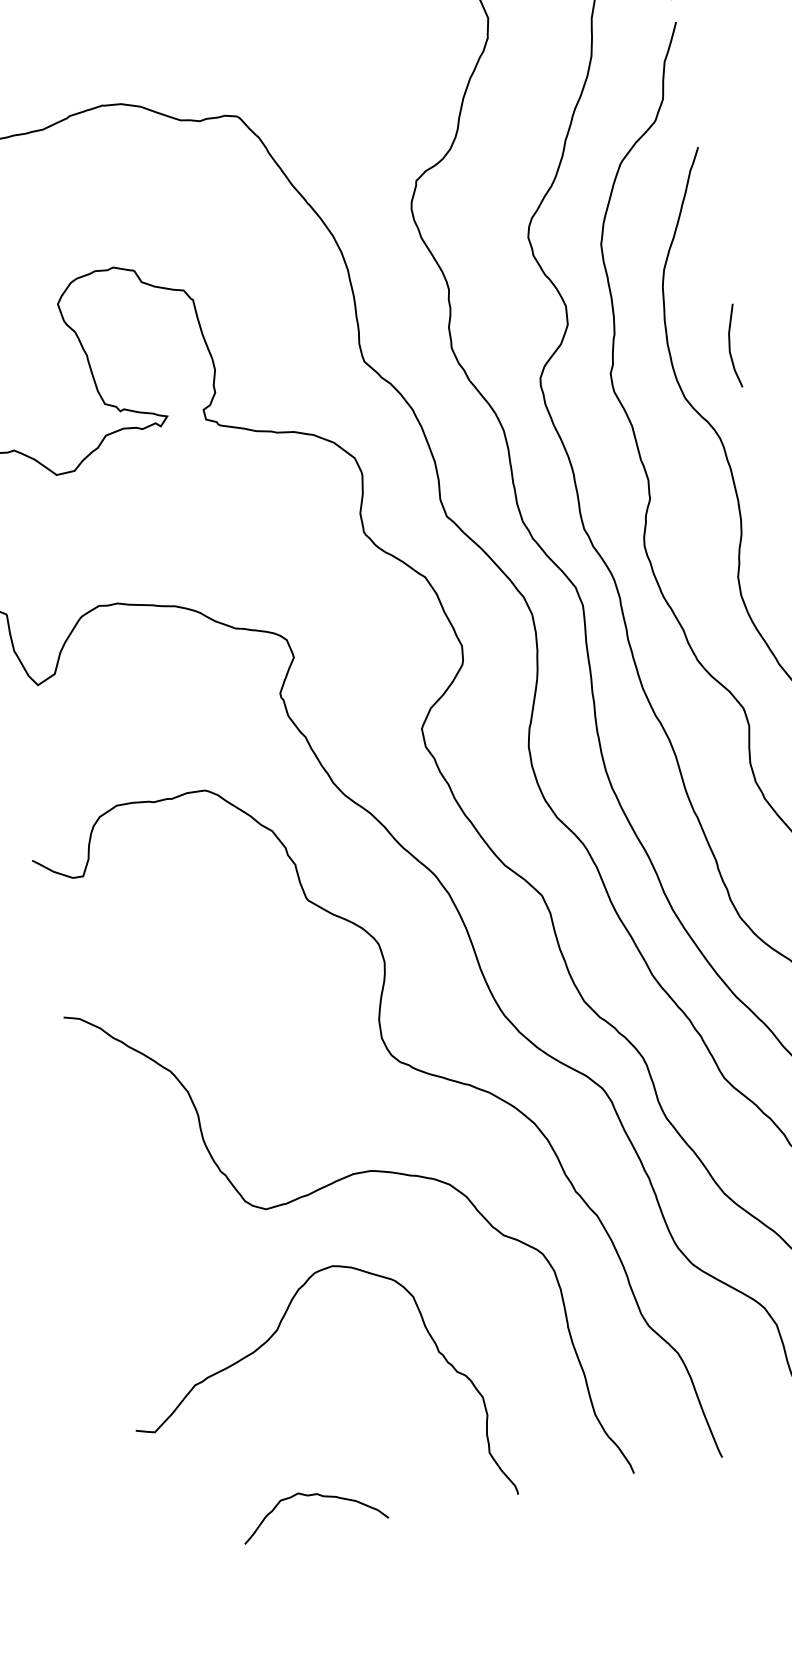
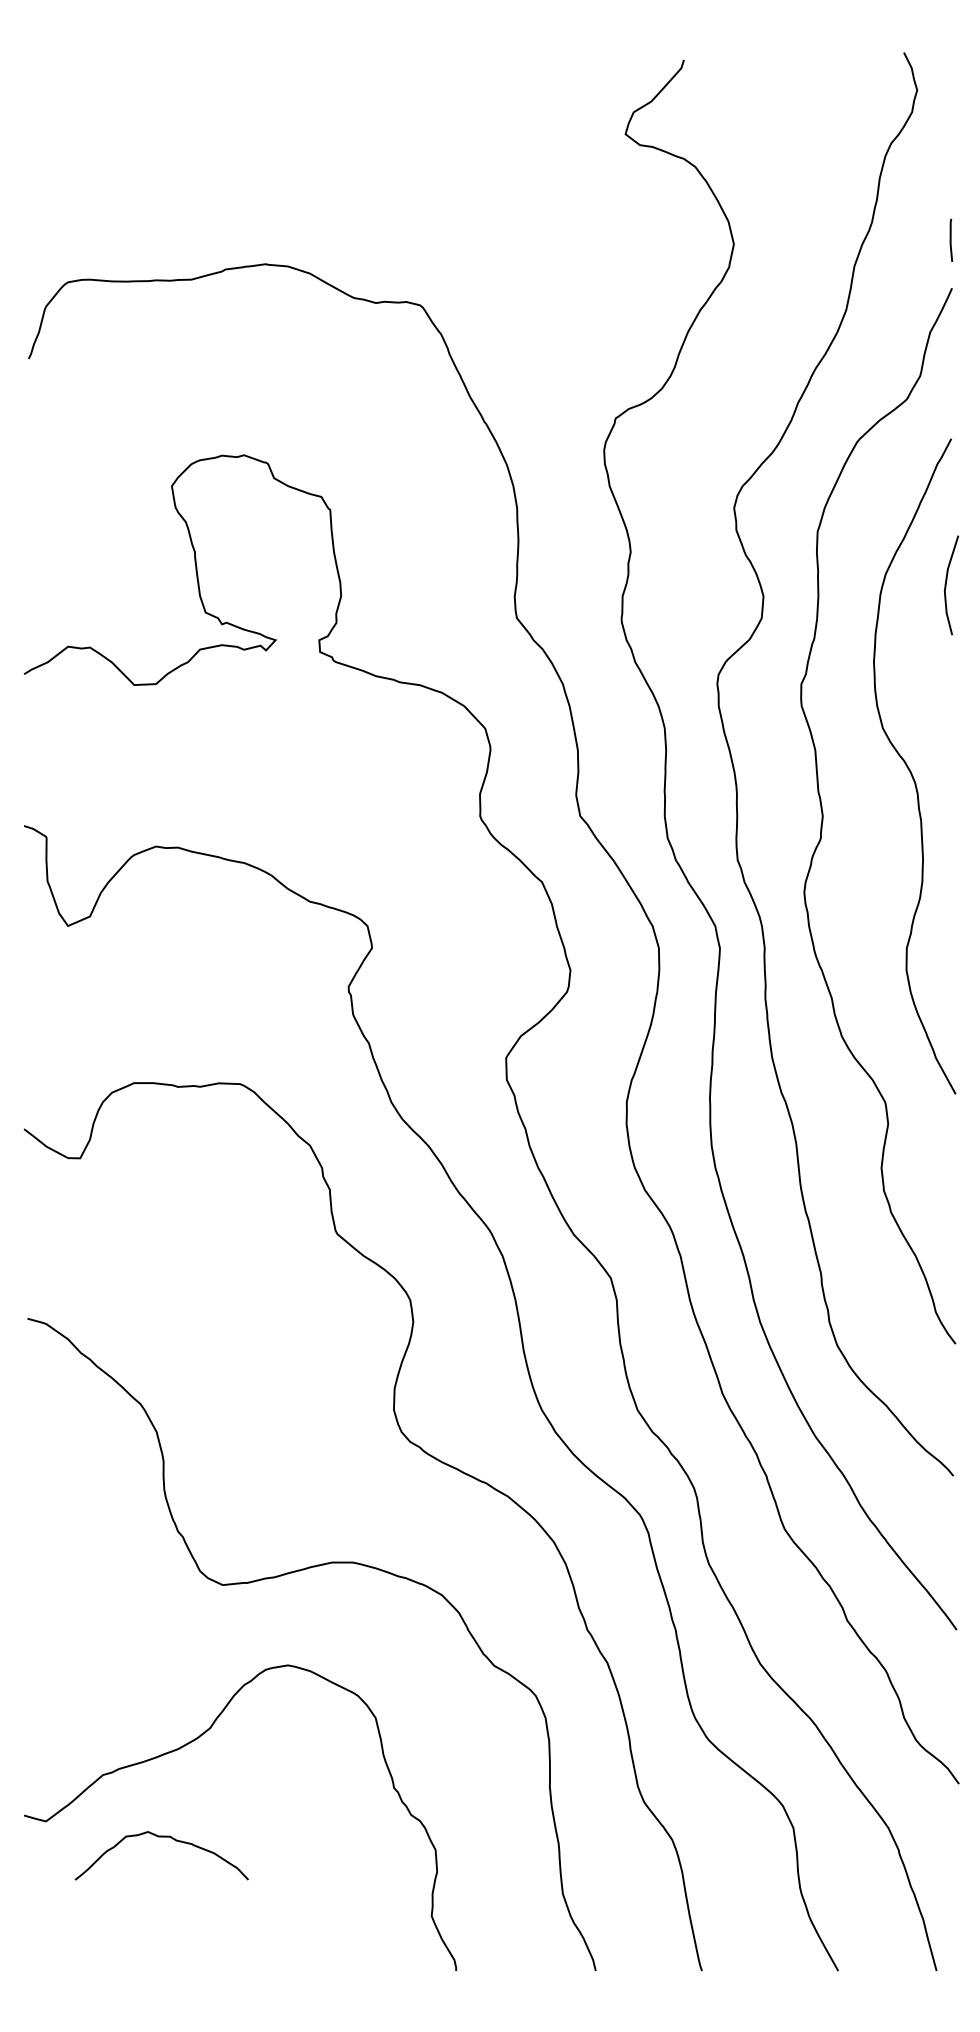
line: (730, 346) -> (946, 585), moved
curve: (310, 1495) -> (161, 1837), moved

